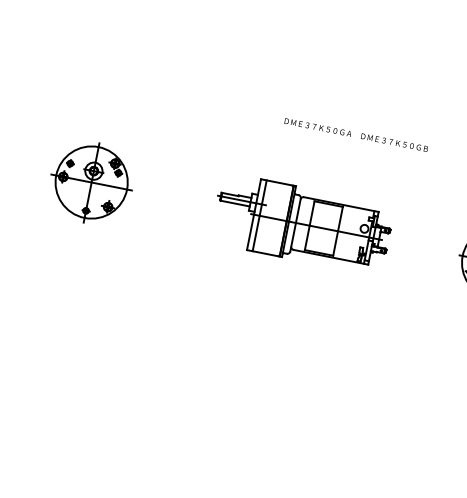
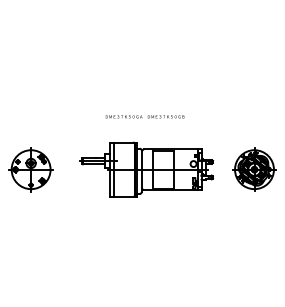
text: (355, 134) -> (144, 116), moved
part: (301, 223) -> (146, 169), size x1.4

